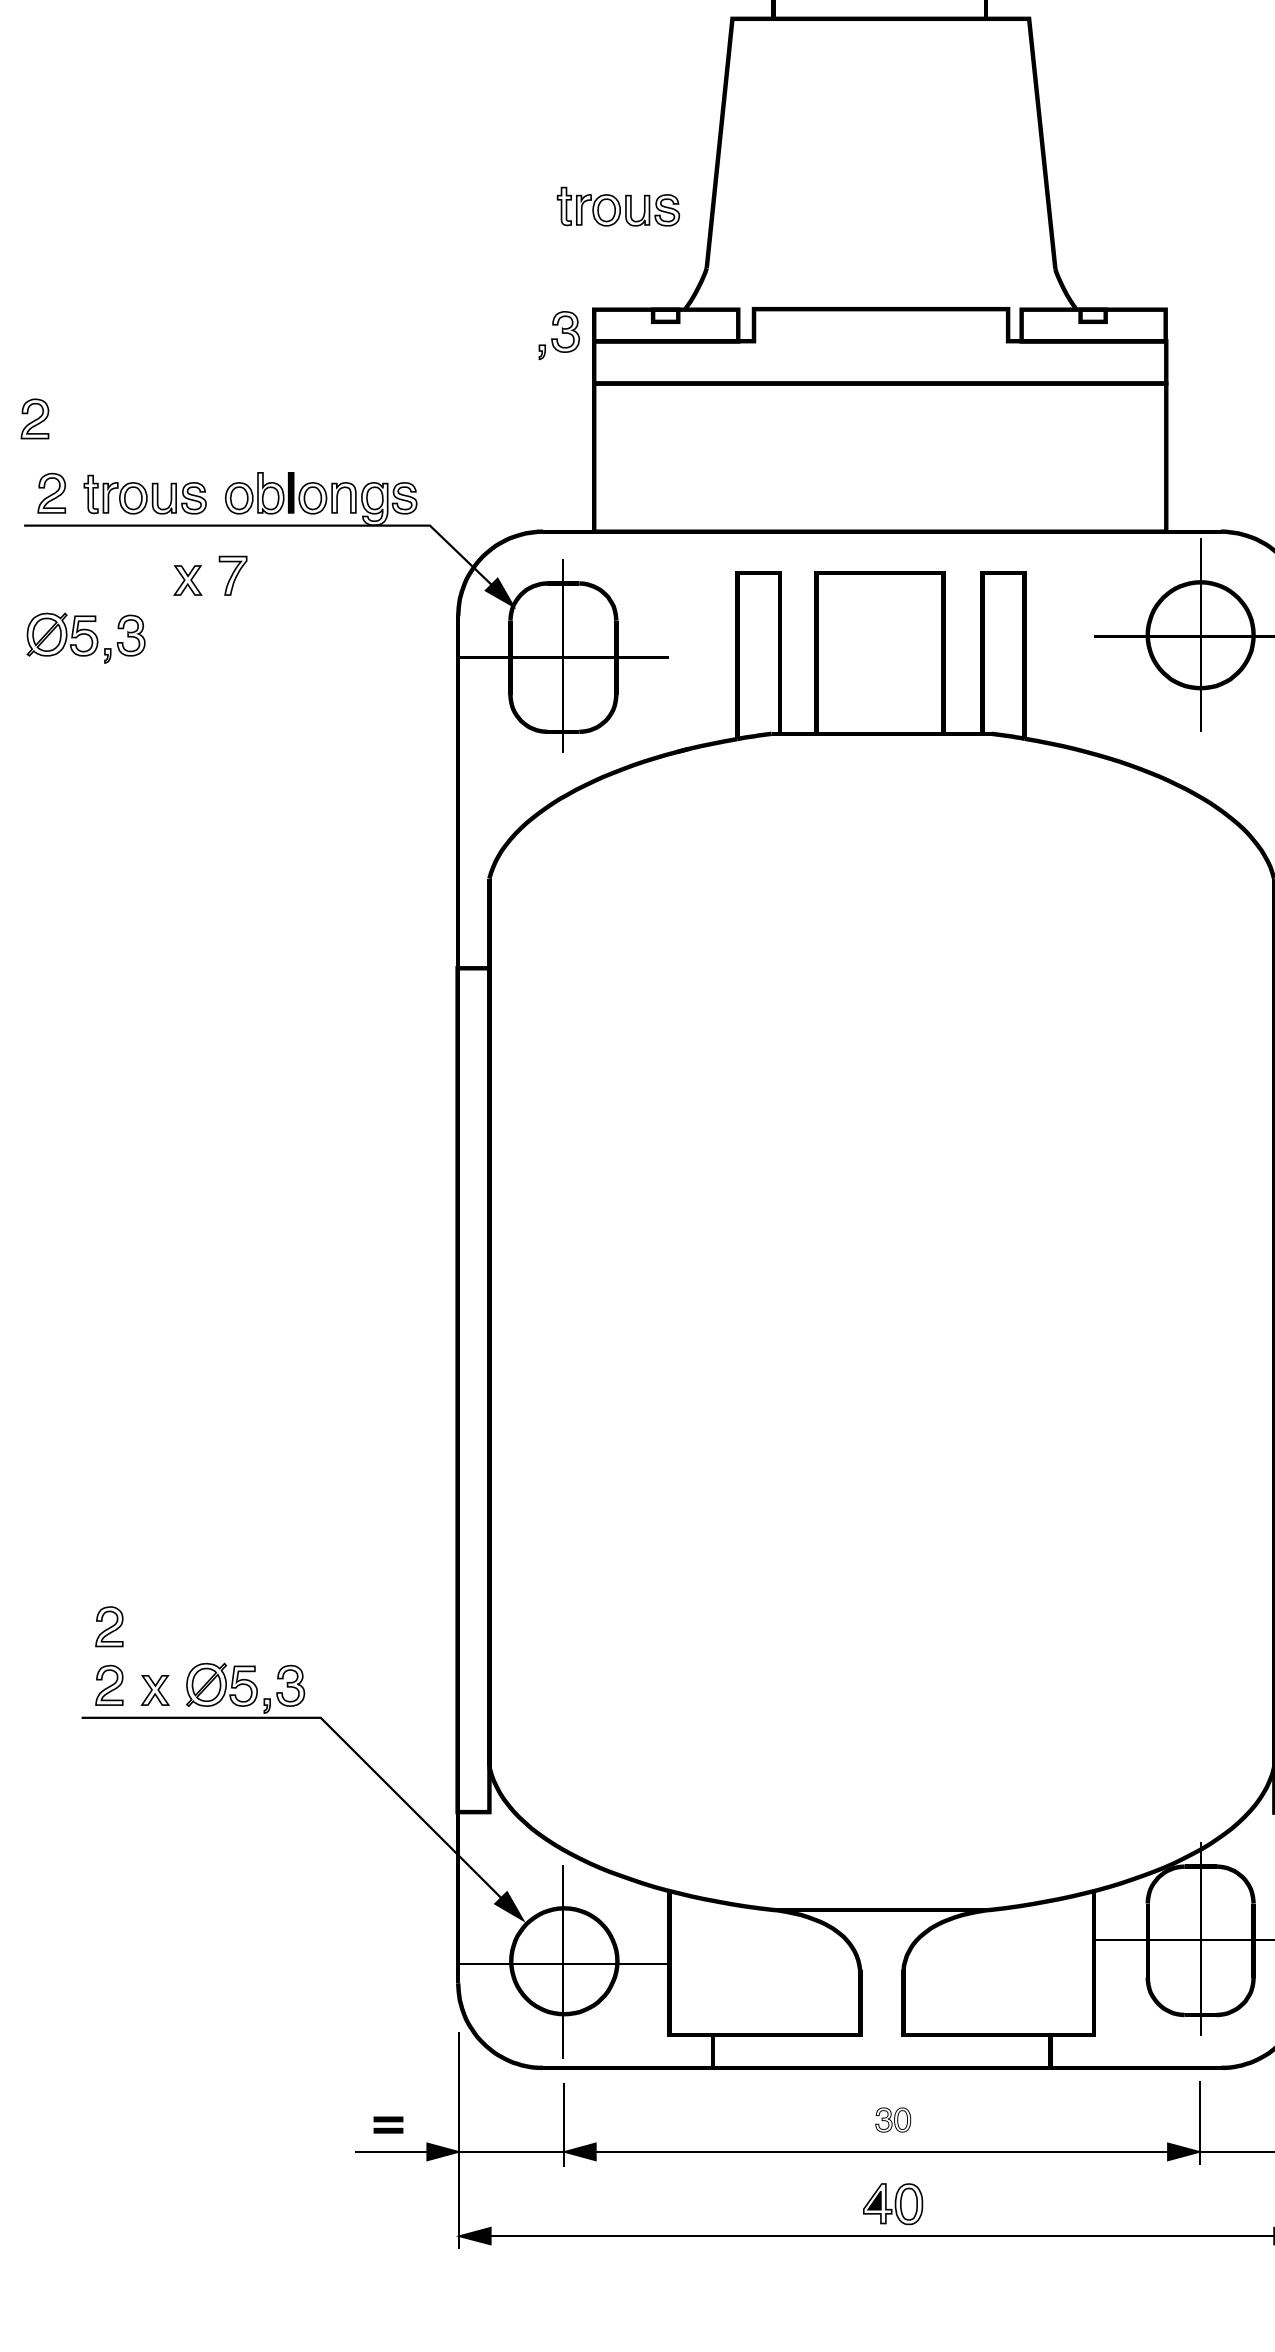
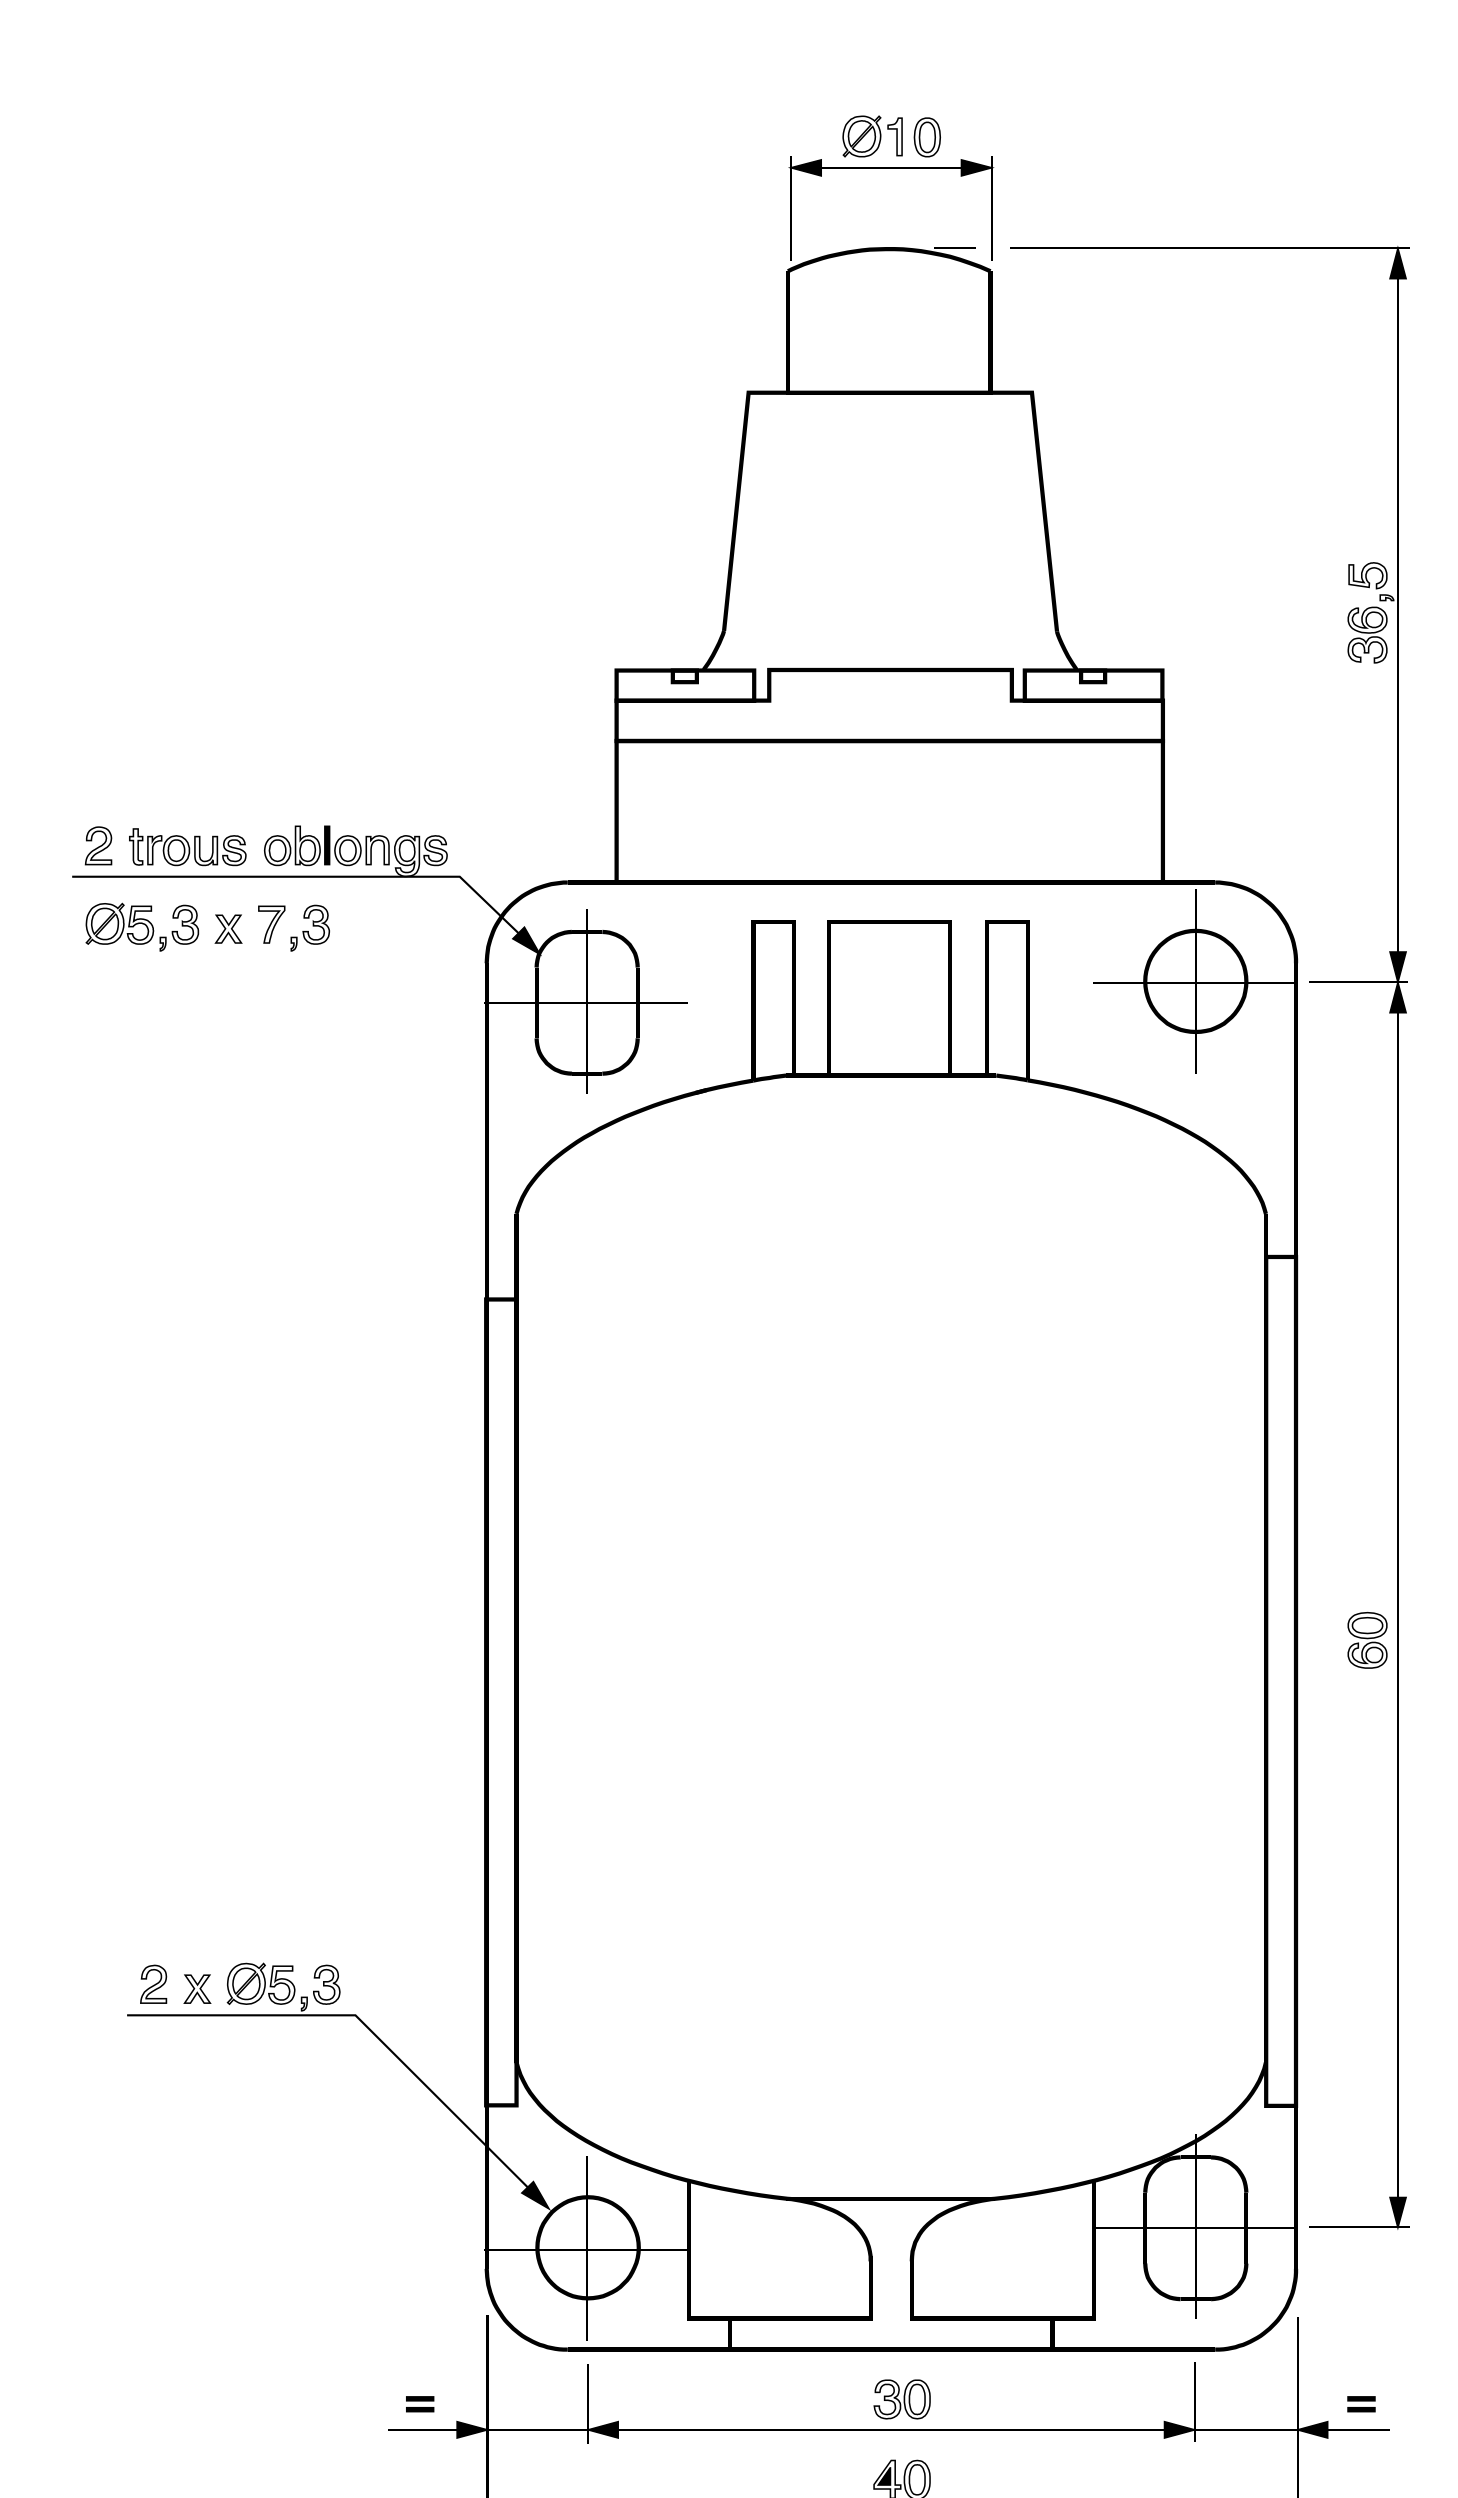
part: (618, 207) -> (639, 572), removed
part: (558, 334) -> (309, 927), moved
part: (34, 418) -> (82, 774), removed
part: (86, 637) -> (142, 926), moved
part: (109, 1625) -> (153, 1927), removed
part: (892, 2120) -> (901, 2399), size x1.67

